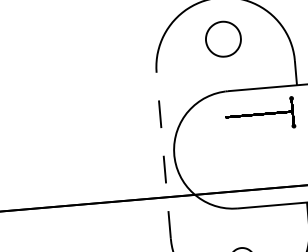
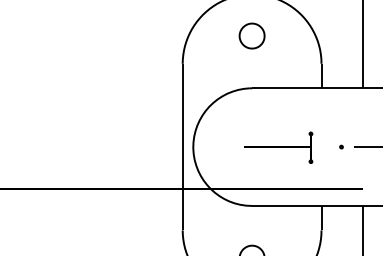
part: (222, 38) -> (251, 35), size x0.71
part: (260, 114) -> (278, 147), moved
line: (163, 155) -> (182, 146), dashed -> solid

